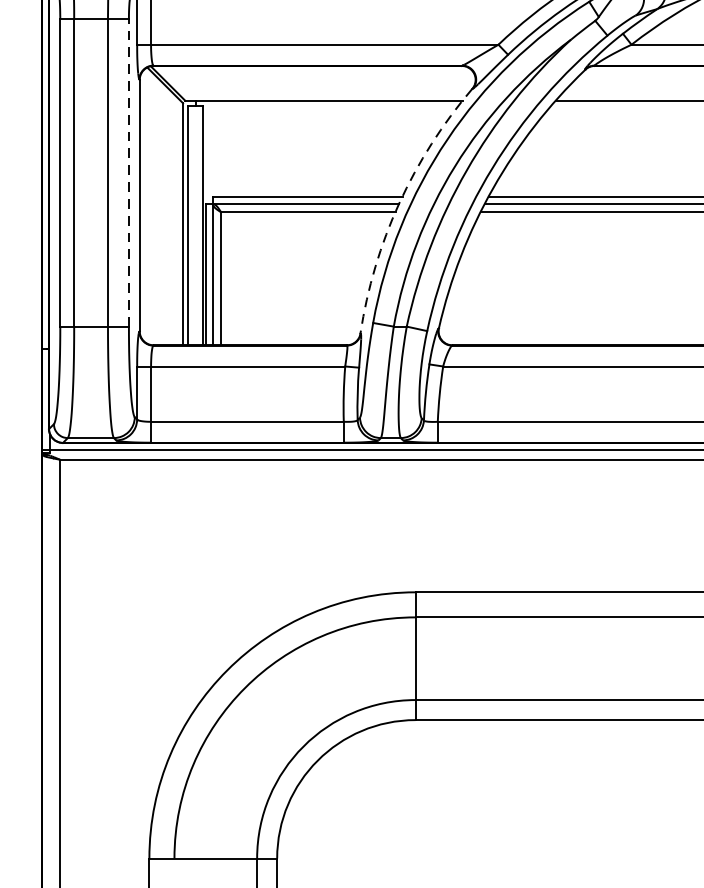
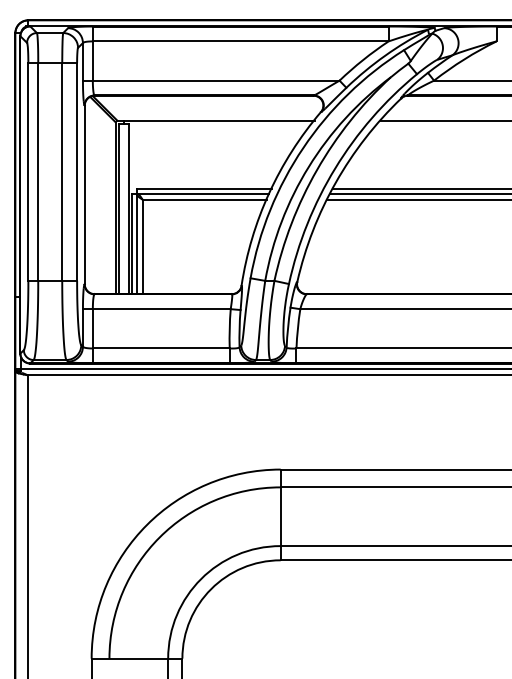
line: (129, 172) -> (77, 171), dashed -> solid
arc: (399, 203) -> (269, 193), dashed -> solid

